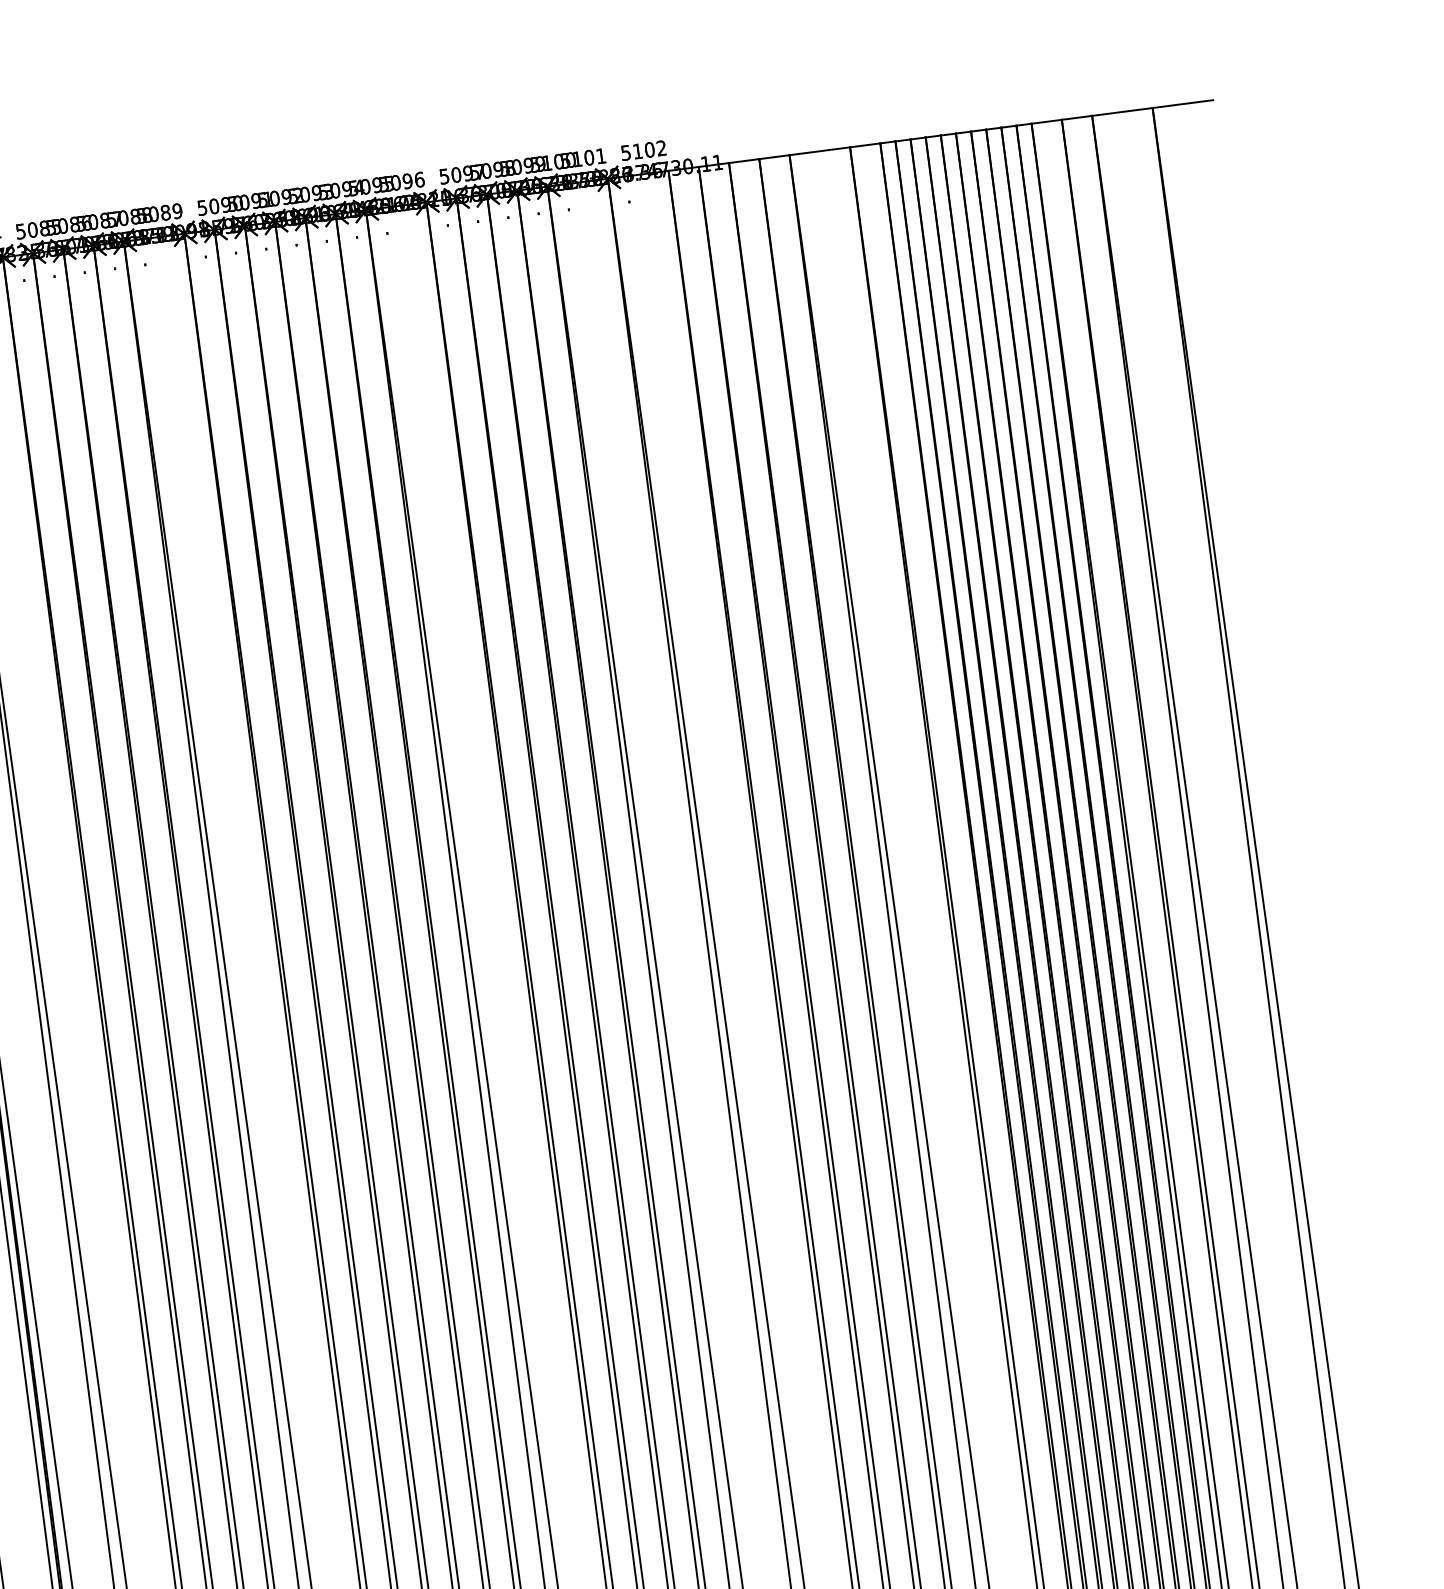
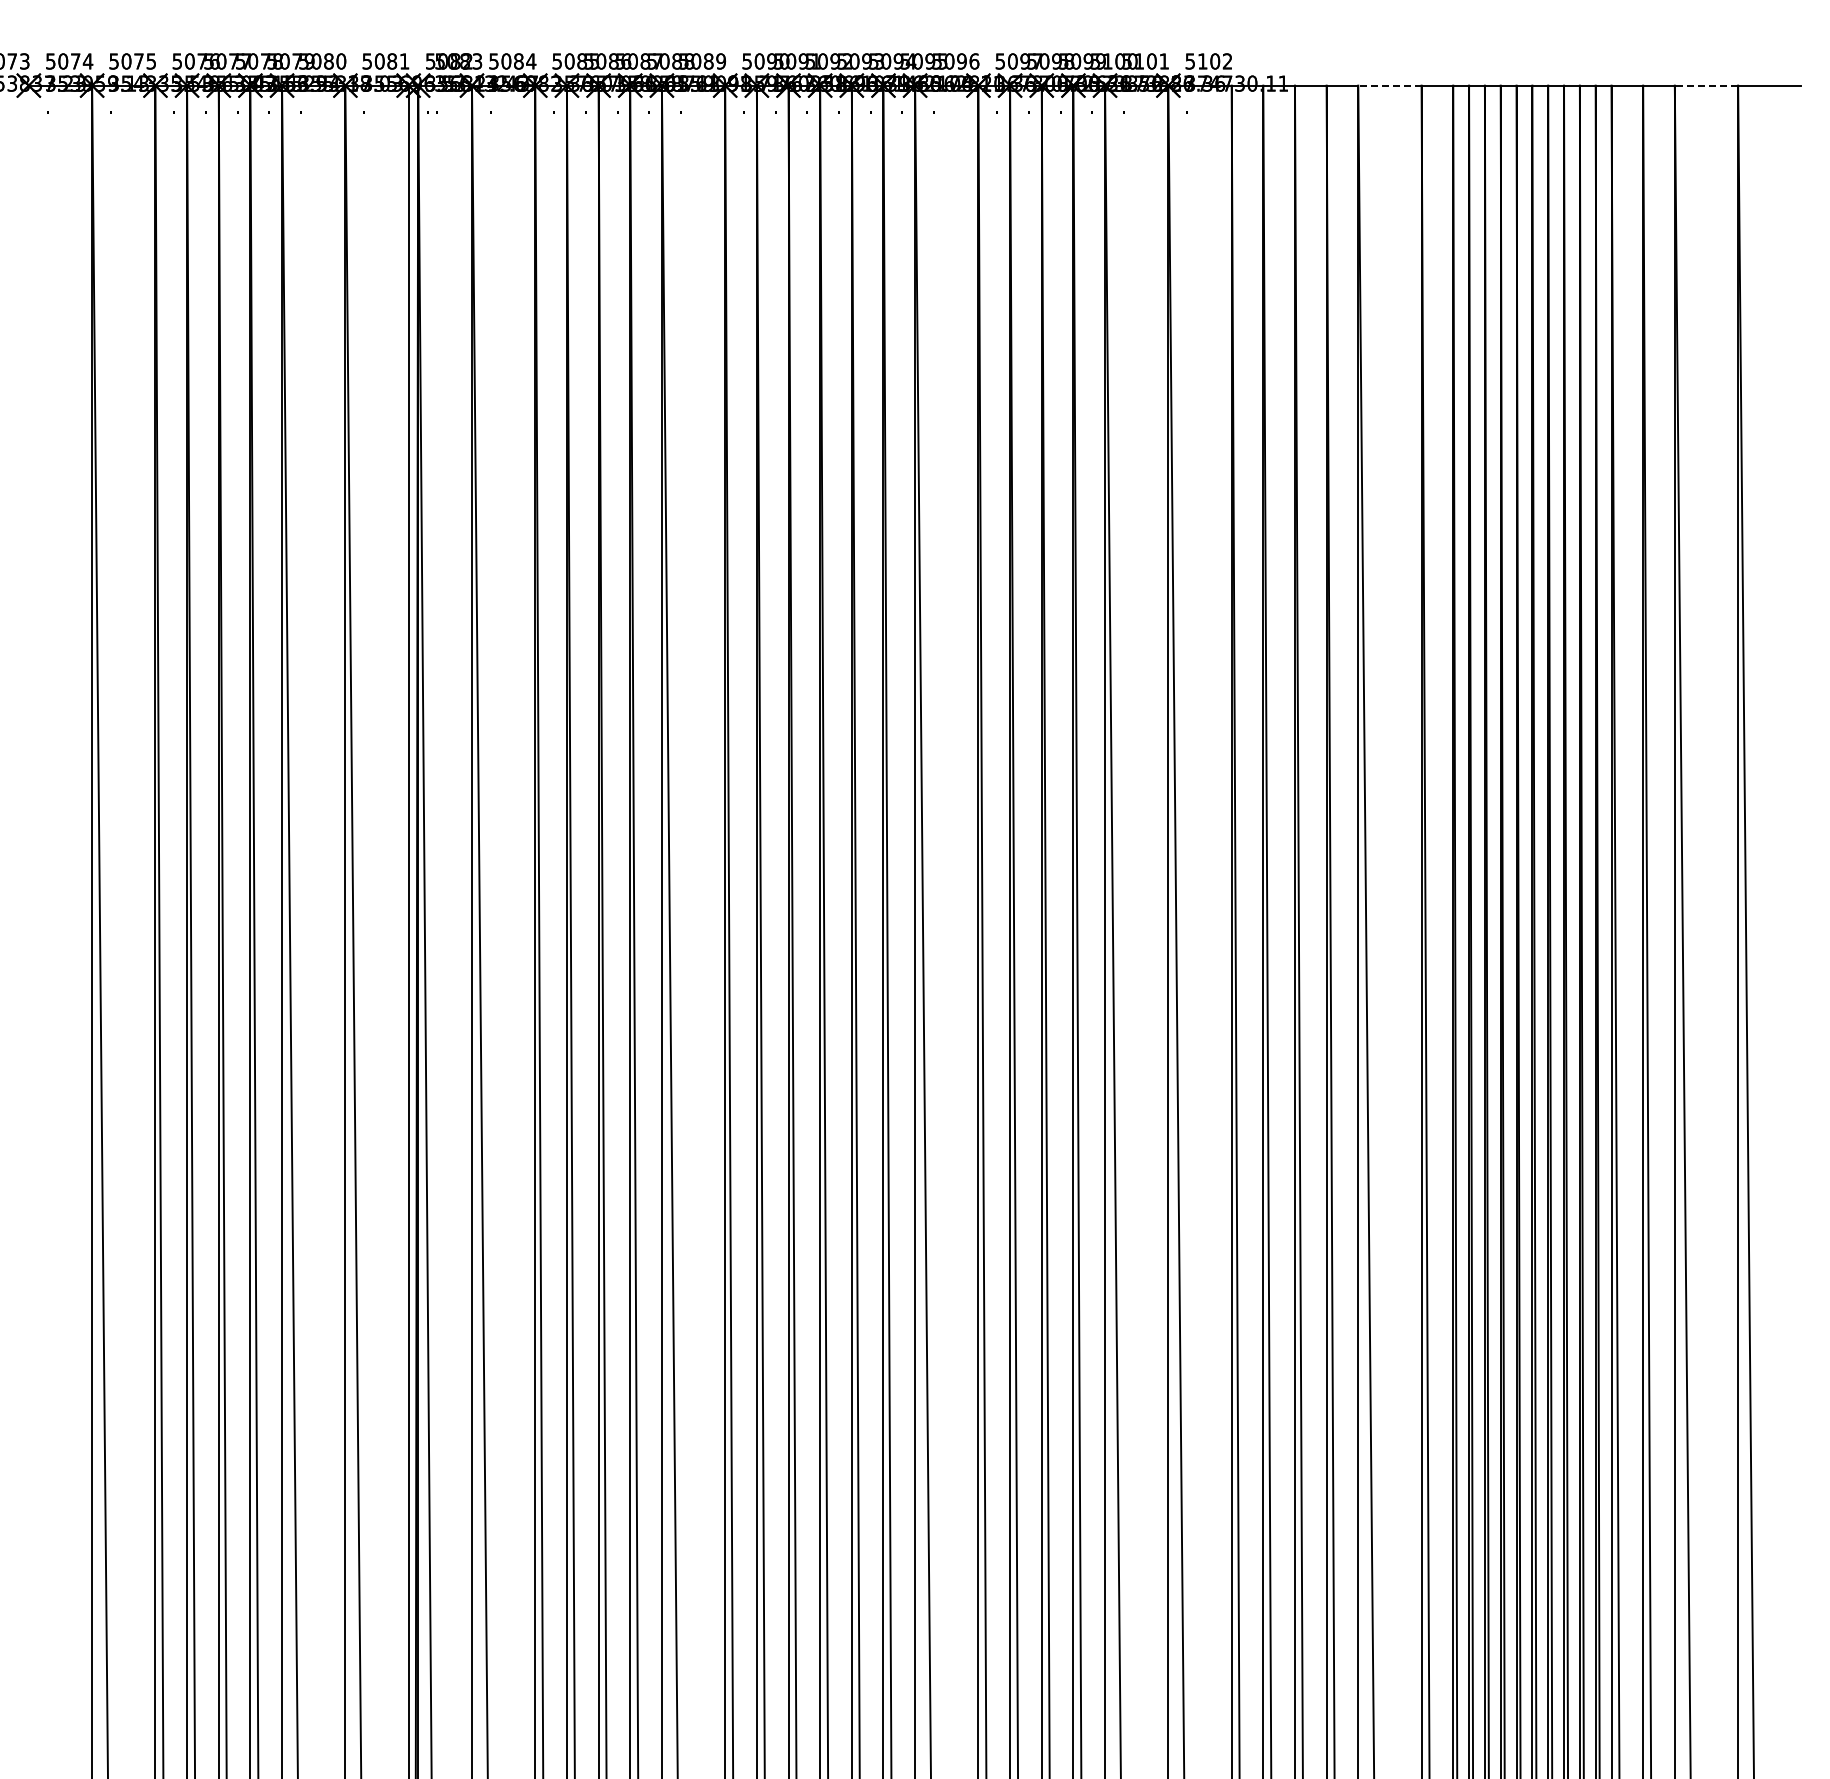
line: (1122, 111) -> (1706, 85), solid -> dashed
line: (819, 151) -> (1389, 85), solid -> dashed

